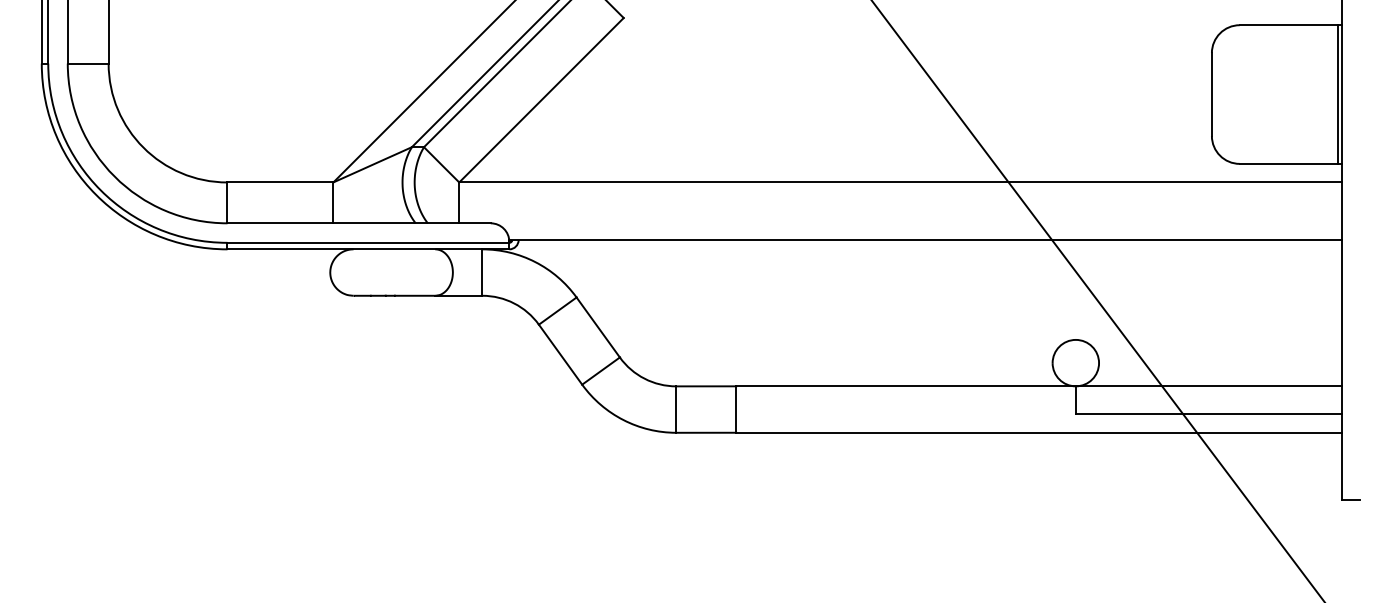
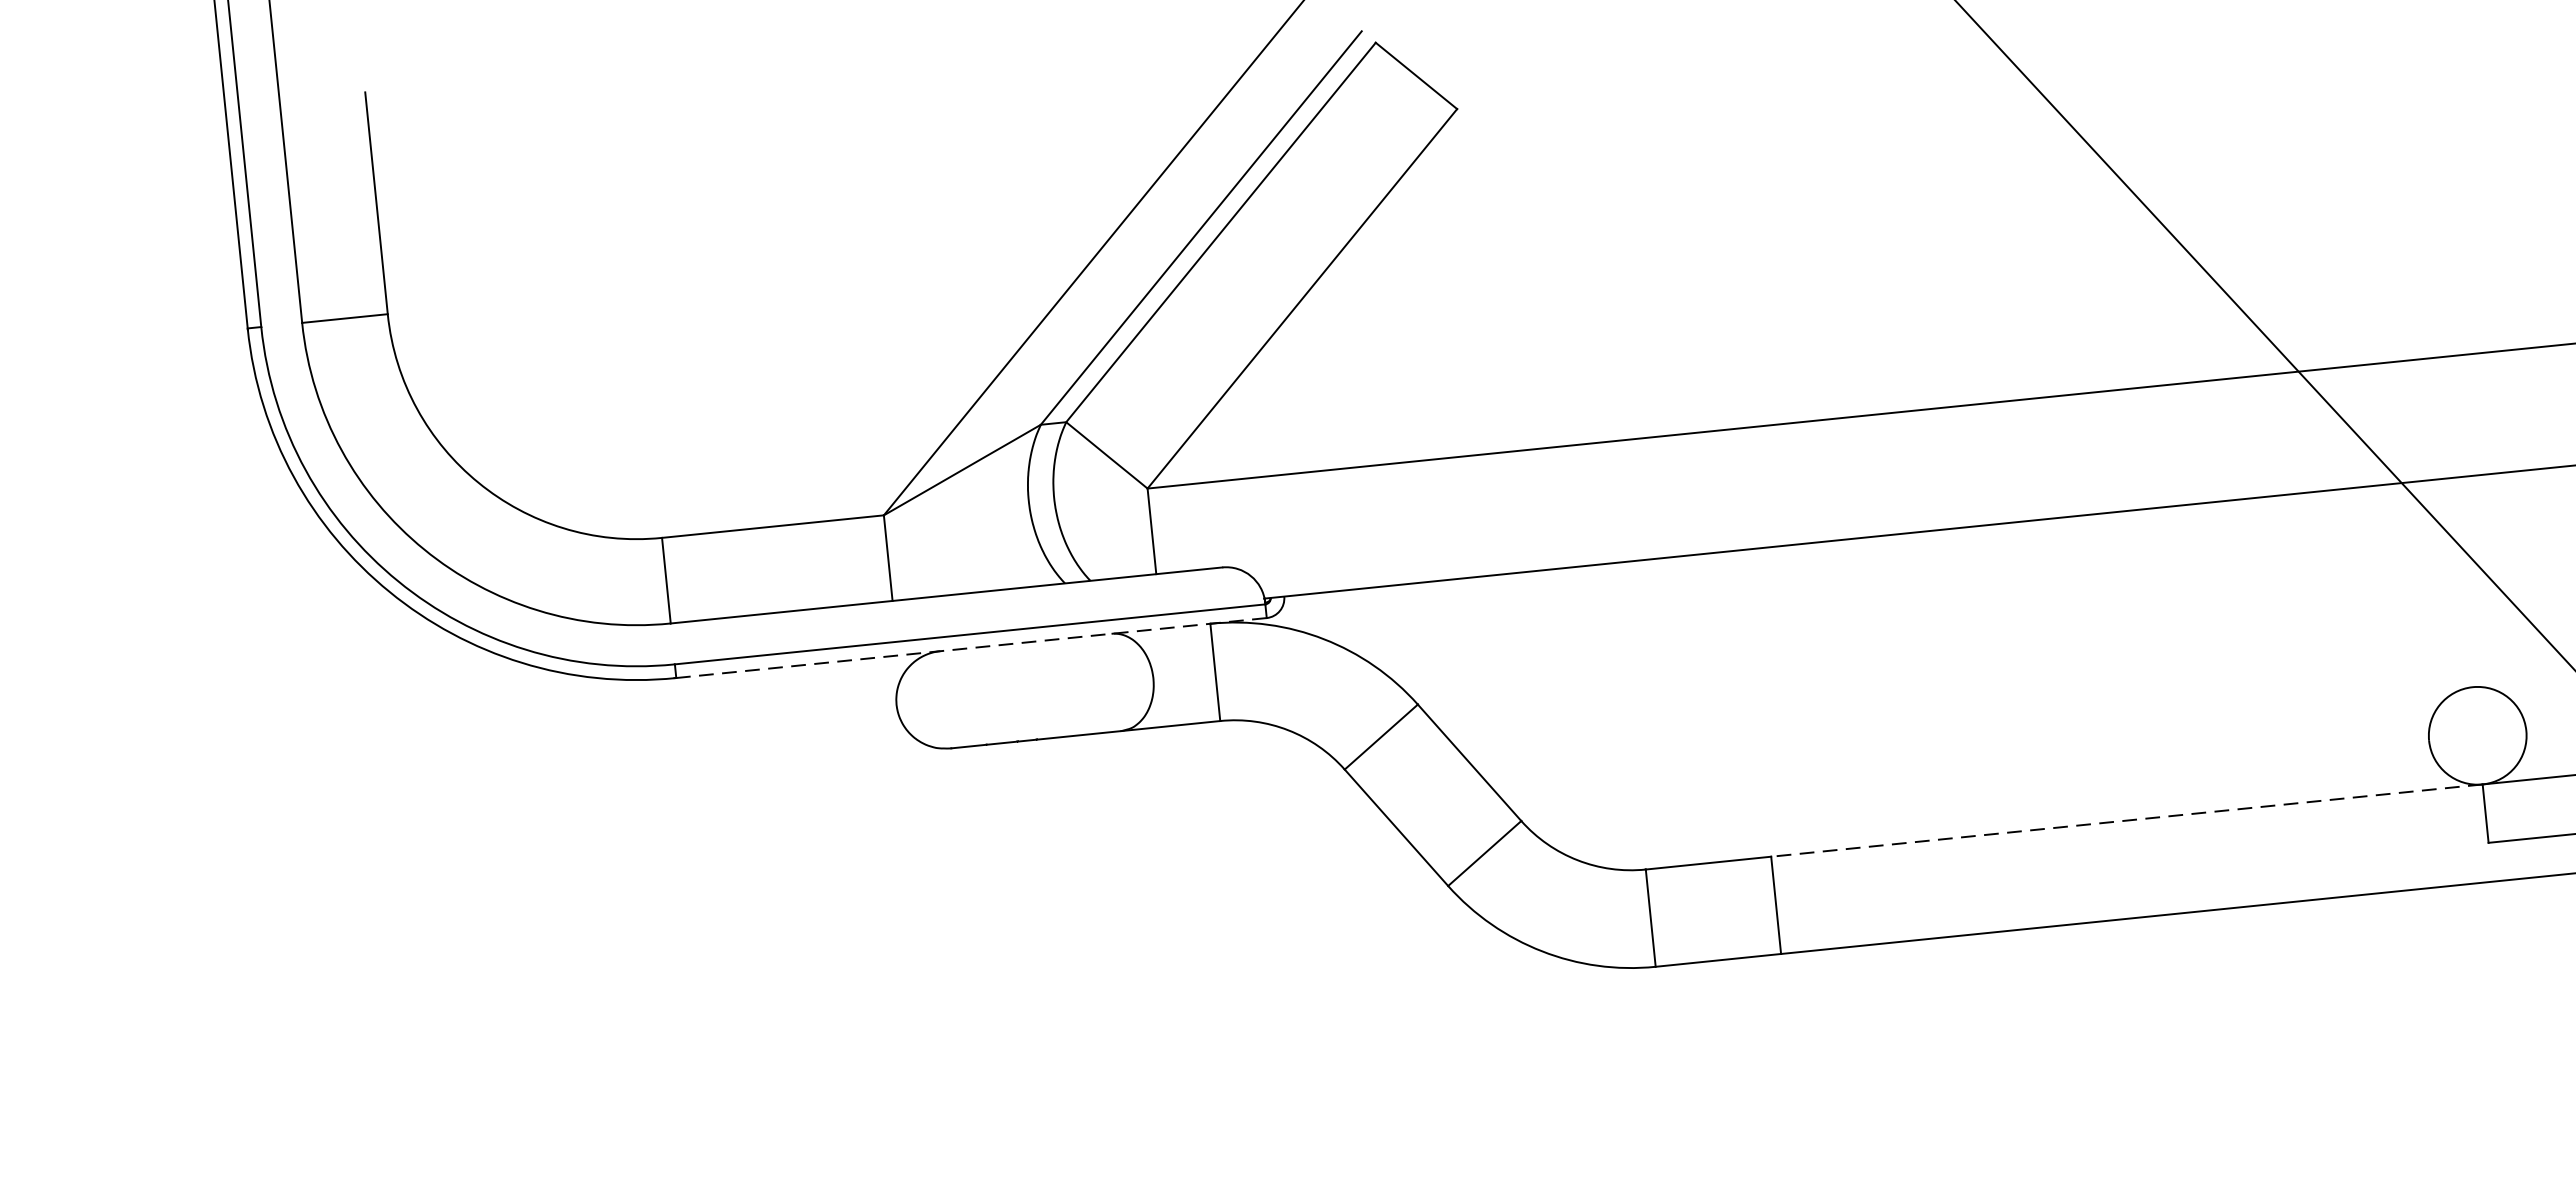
line: (368, 249) -> (971, 648), solid -> dashed
line: (906, 386) -> (2127, 820), solid -> dashed

